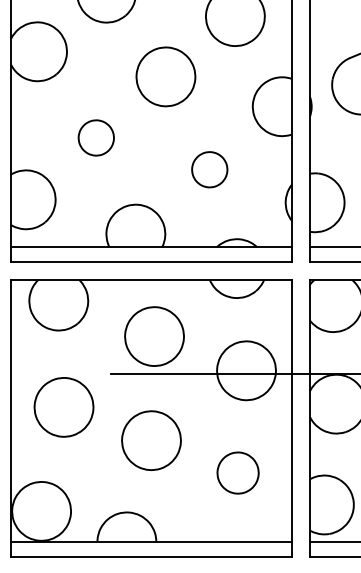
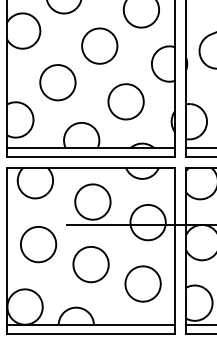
part: (95, 137) -> (57, 82), size x1.67
part: (208, 169) -> (125, 101), size x1.67
part: (237, 472) -> (142, 283), size x1.43

